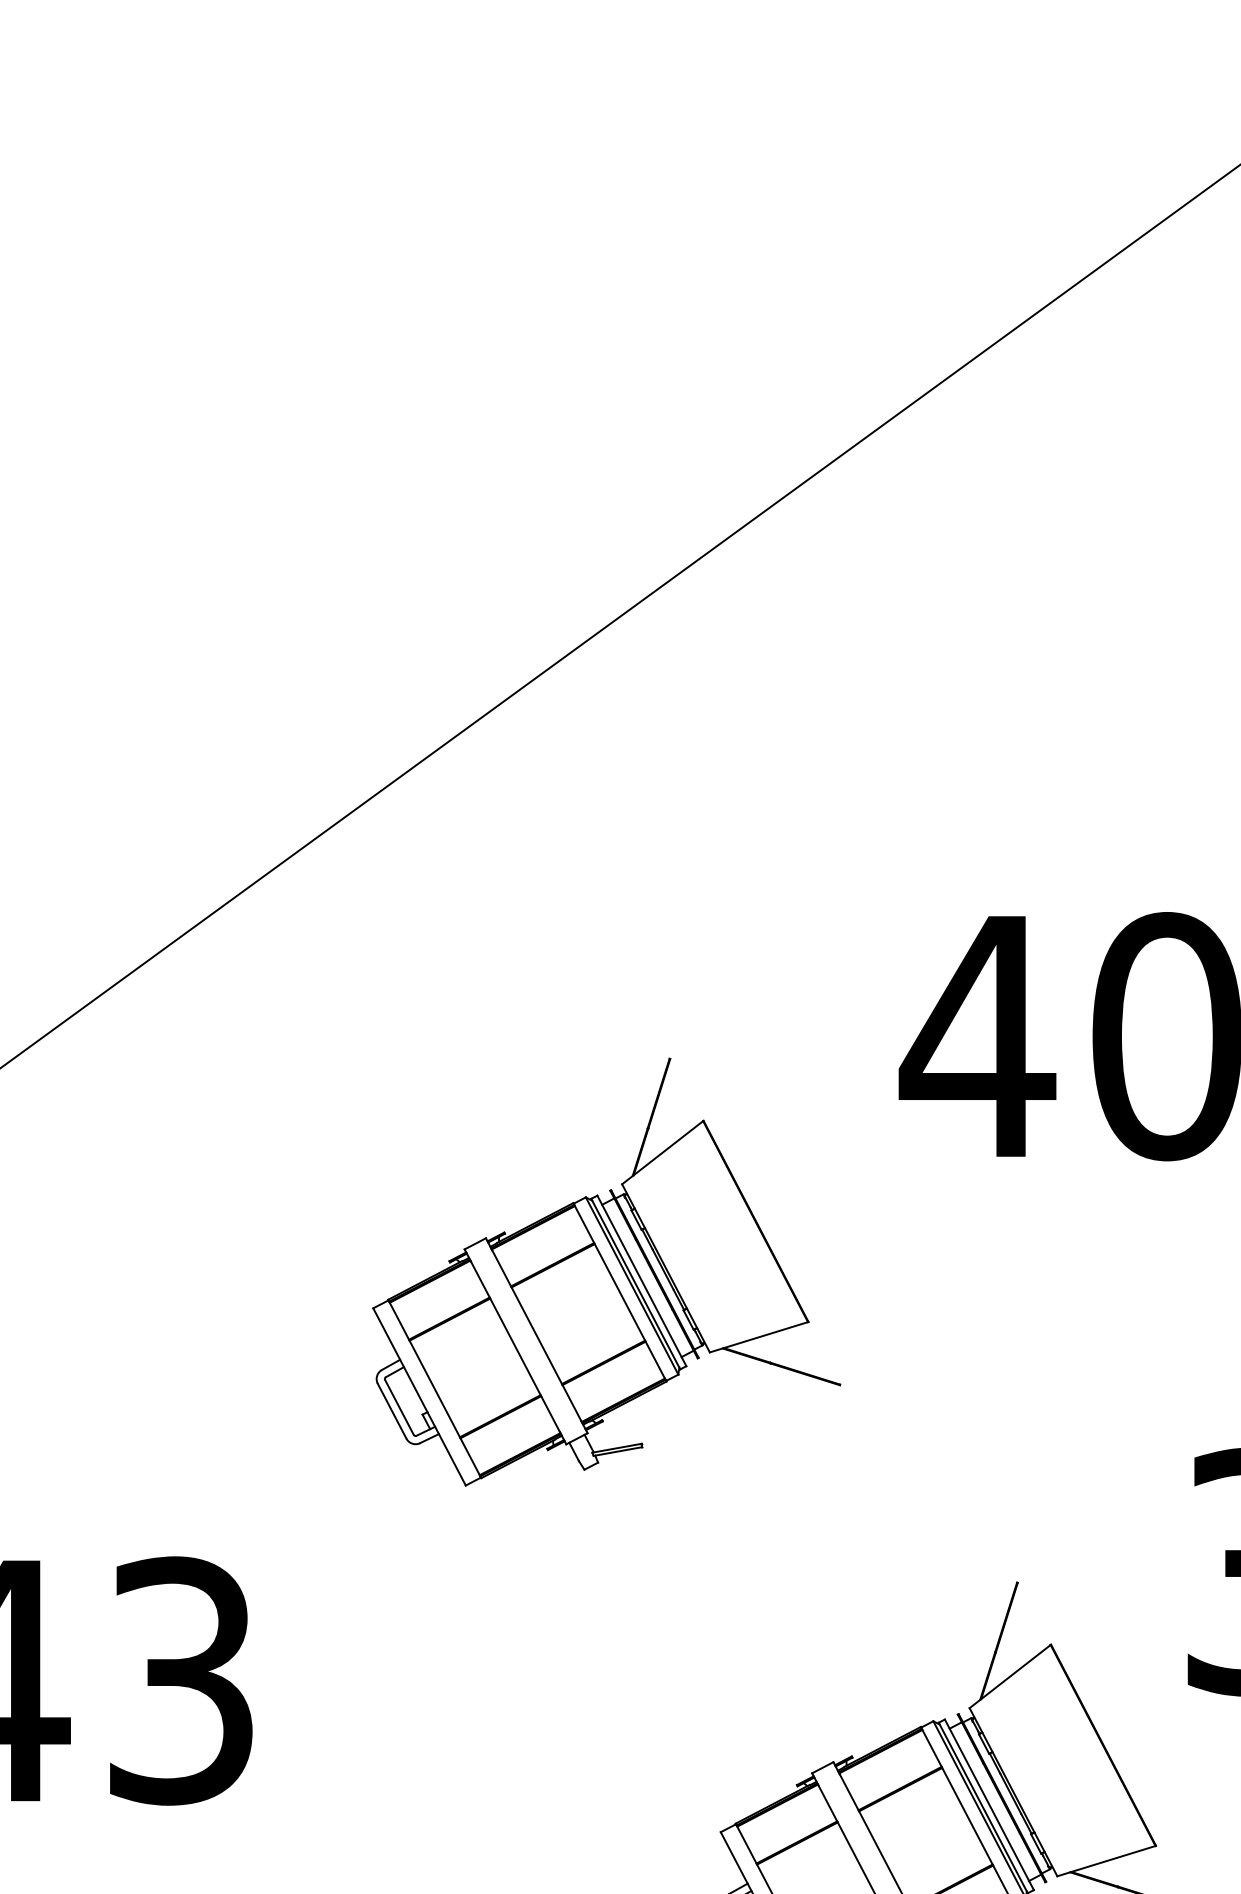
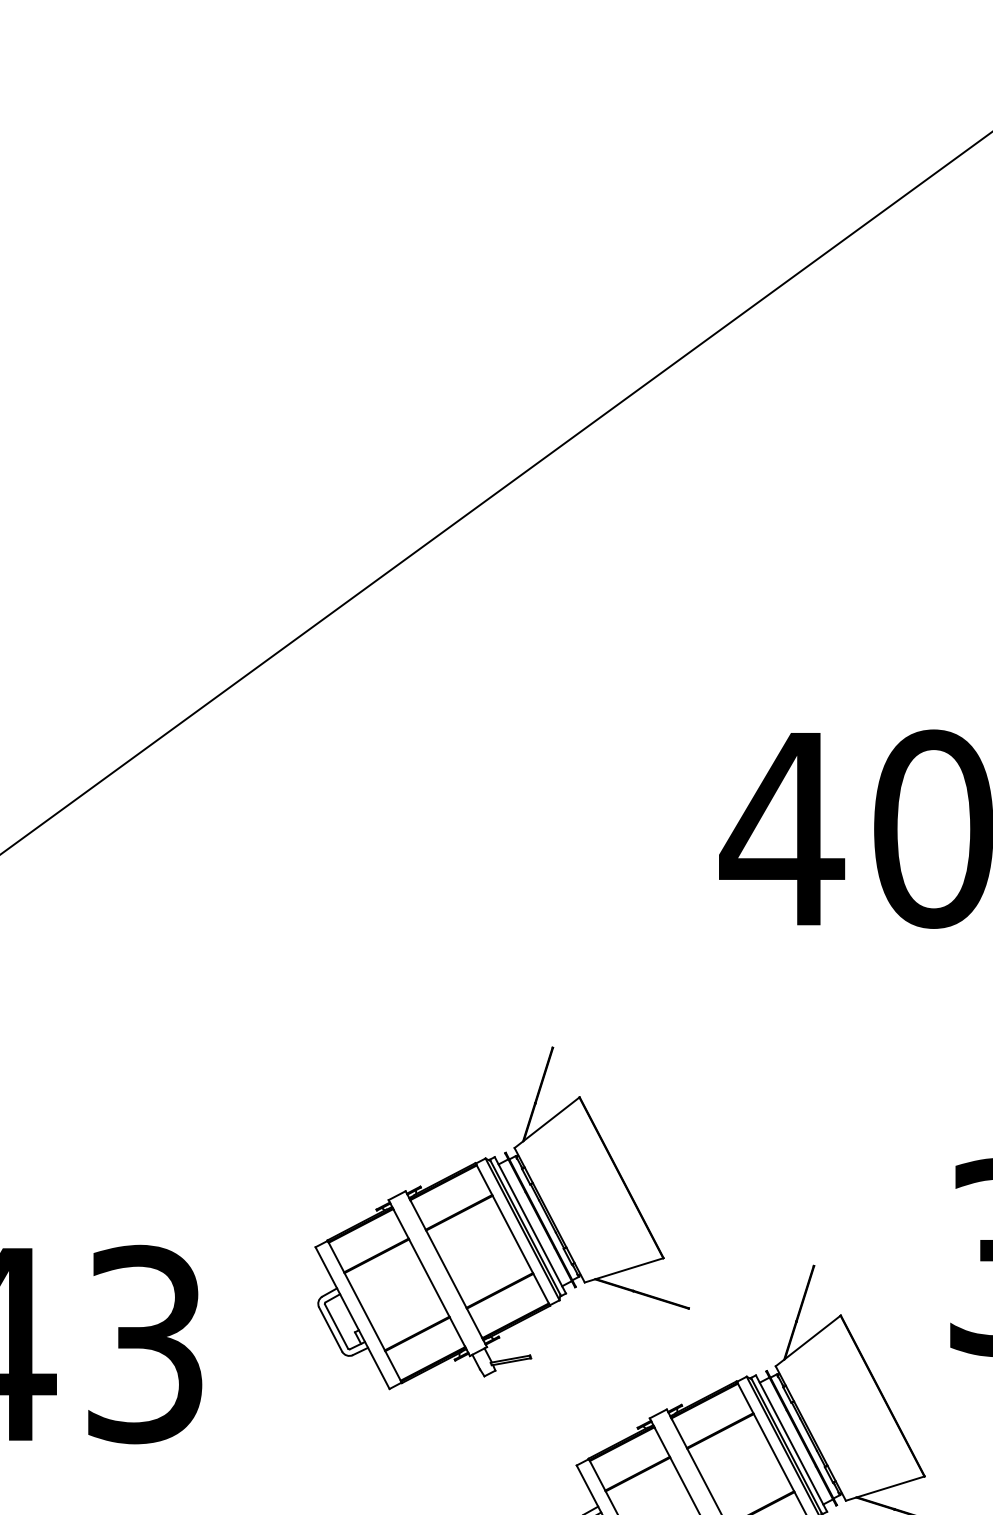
part: (606, 1271) -> (502, 1217), moved

